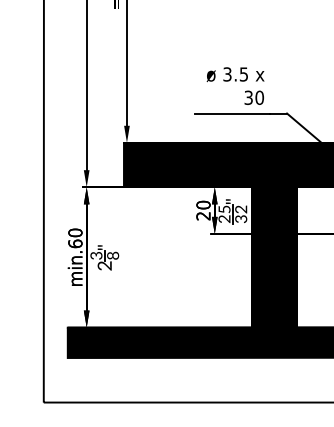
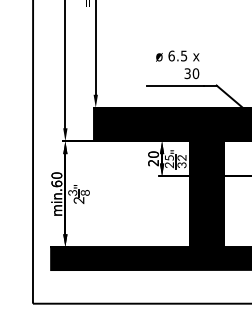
text: (227, 73) -> (171, 55), 3.5 -> 6.5

